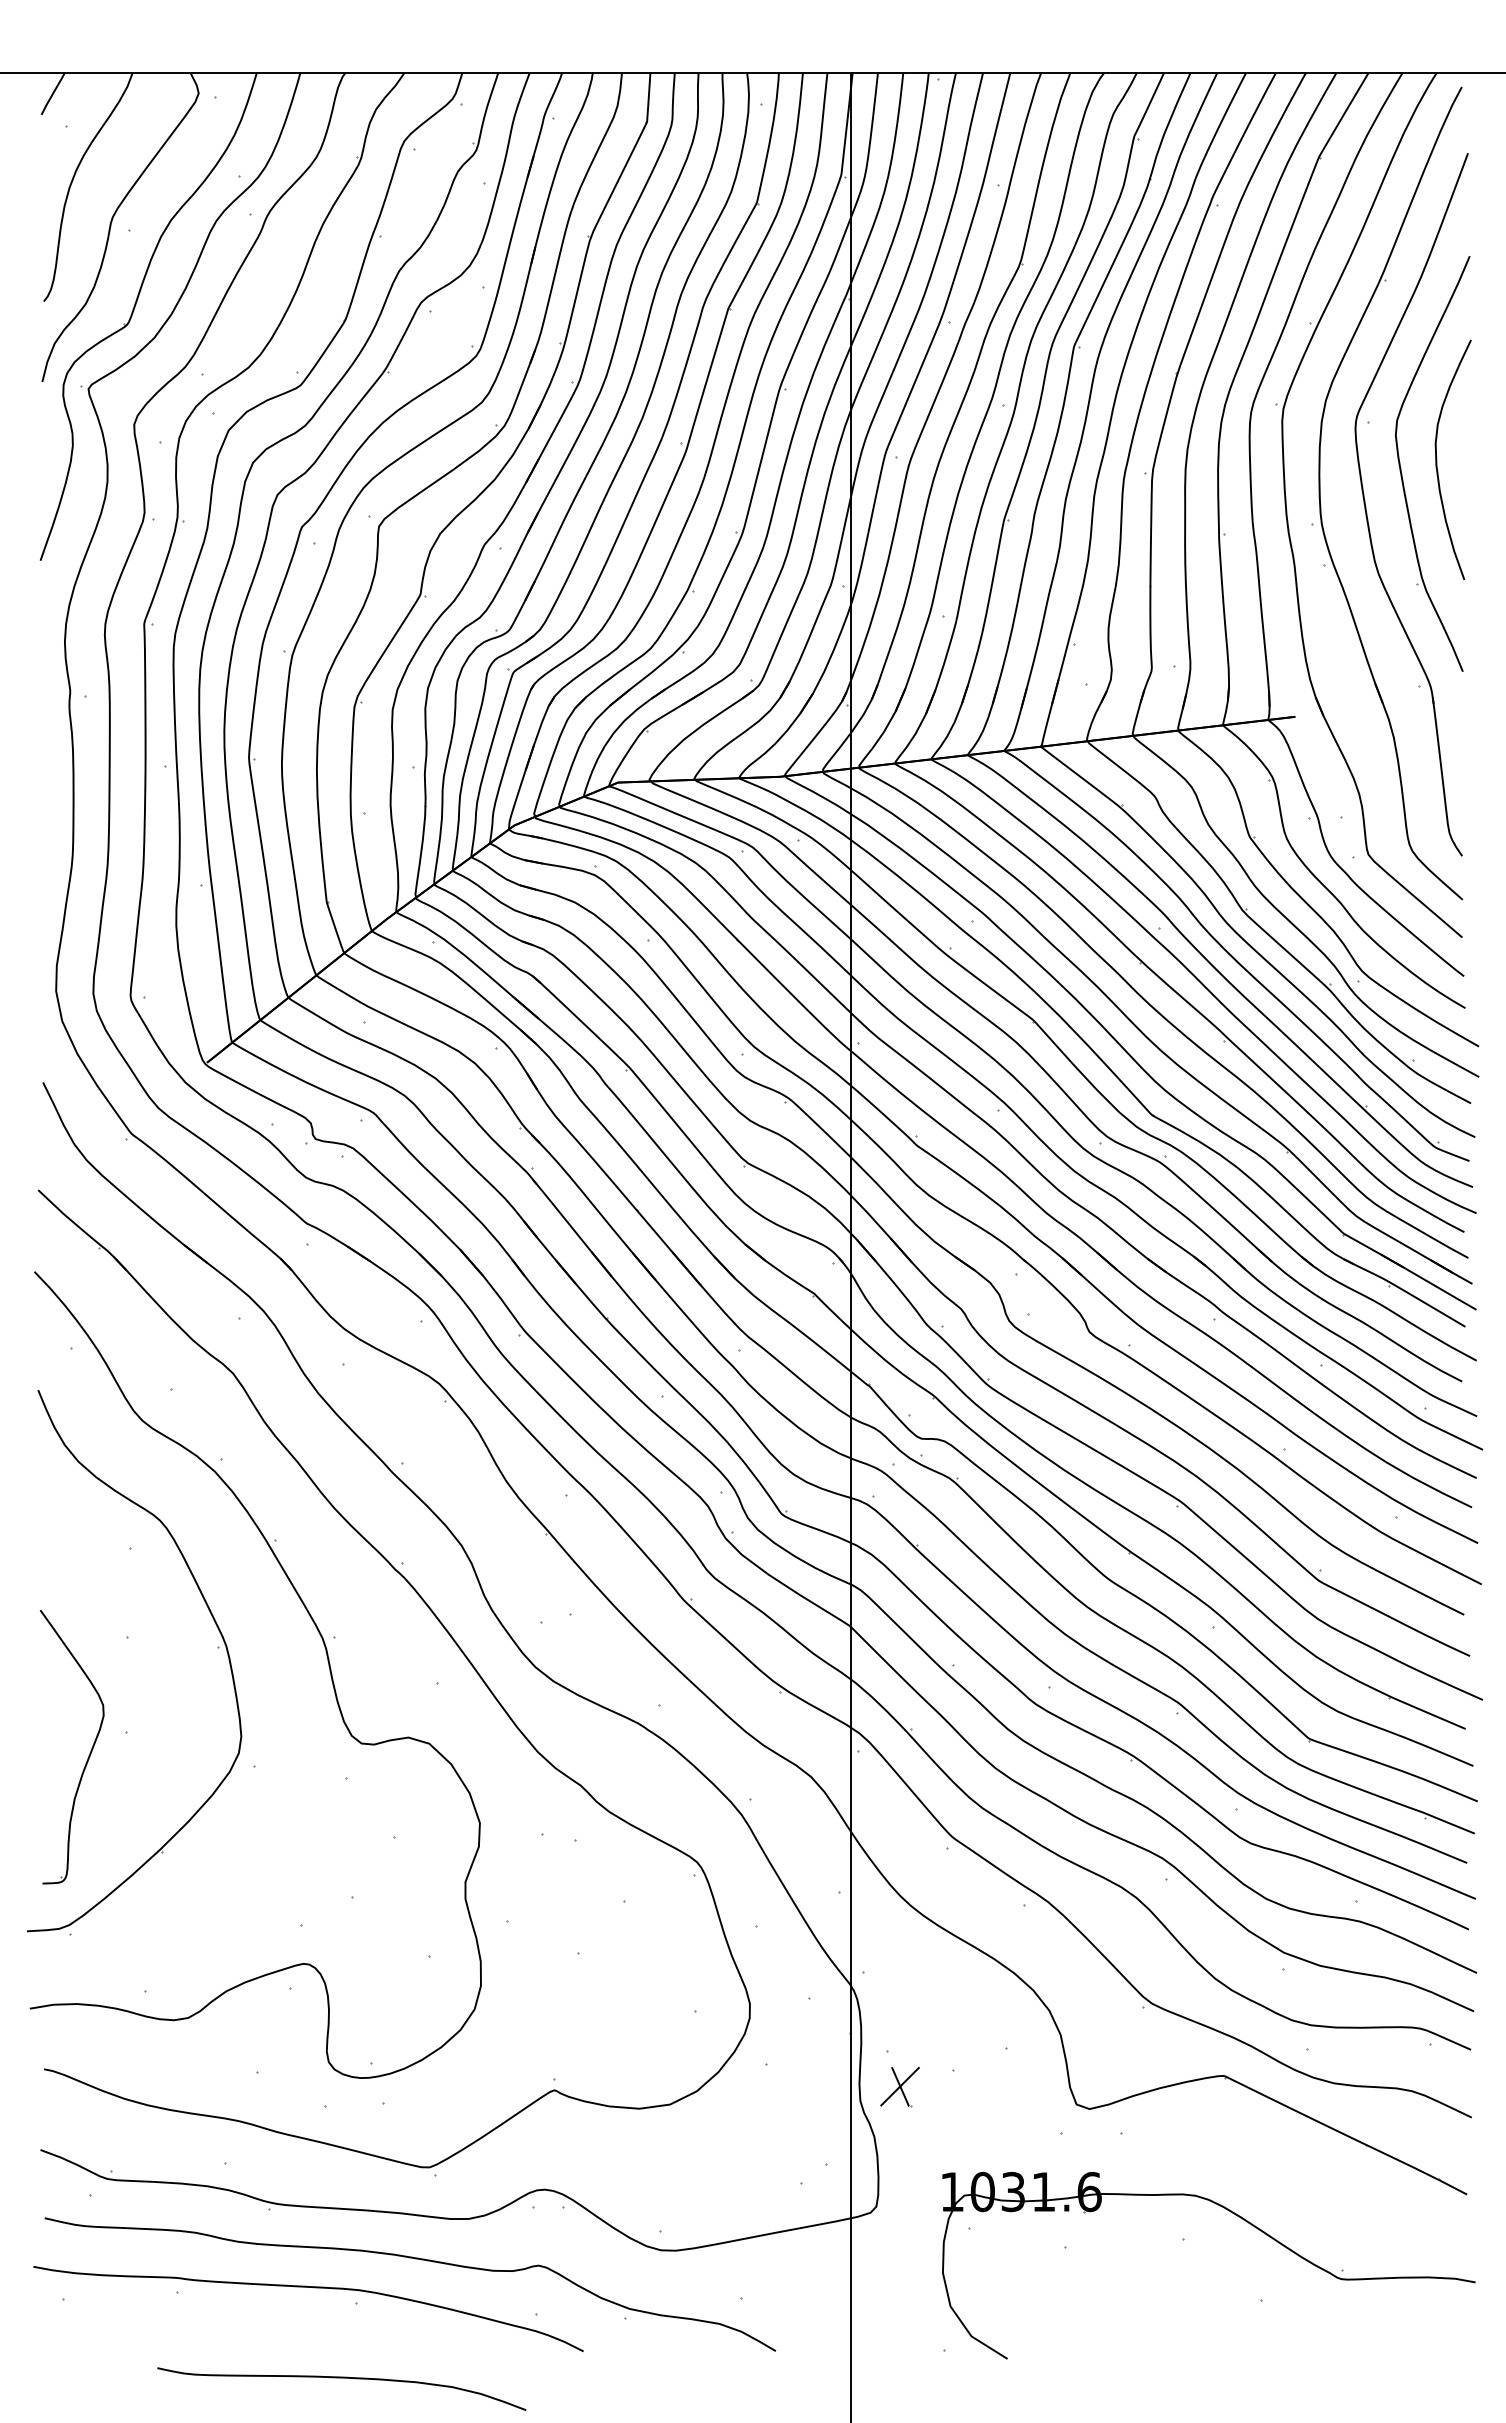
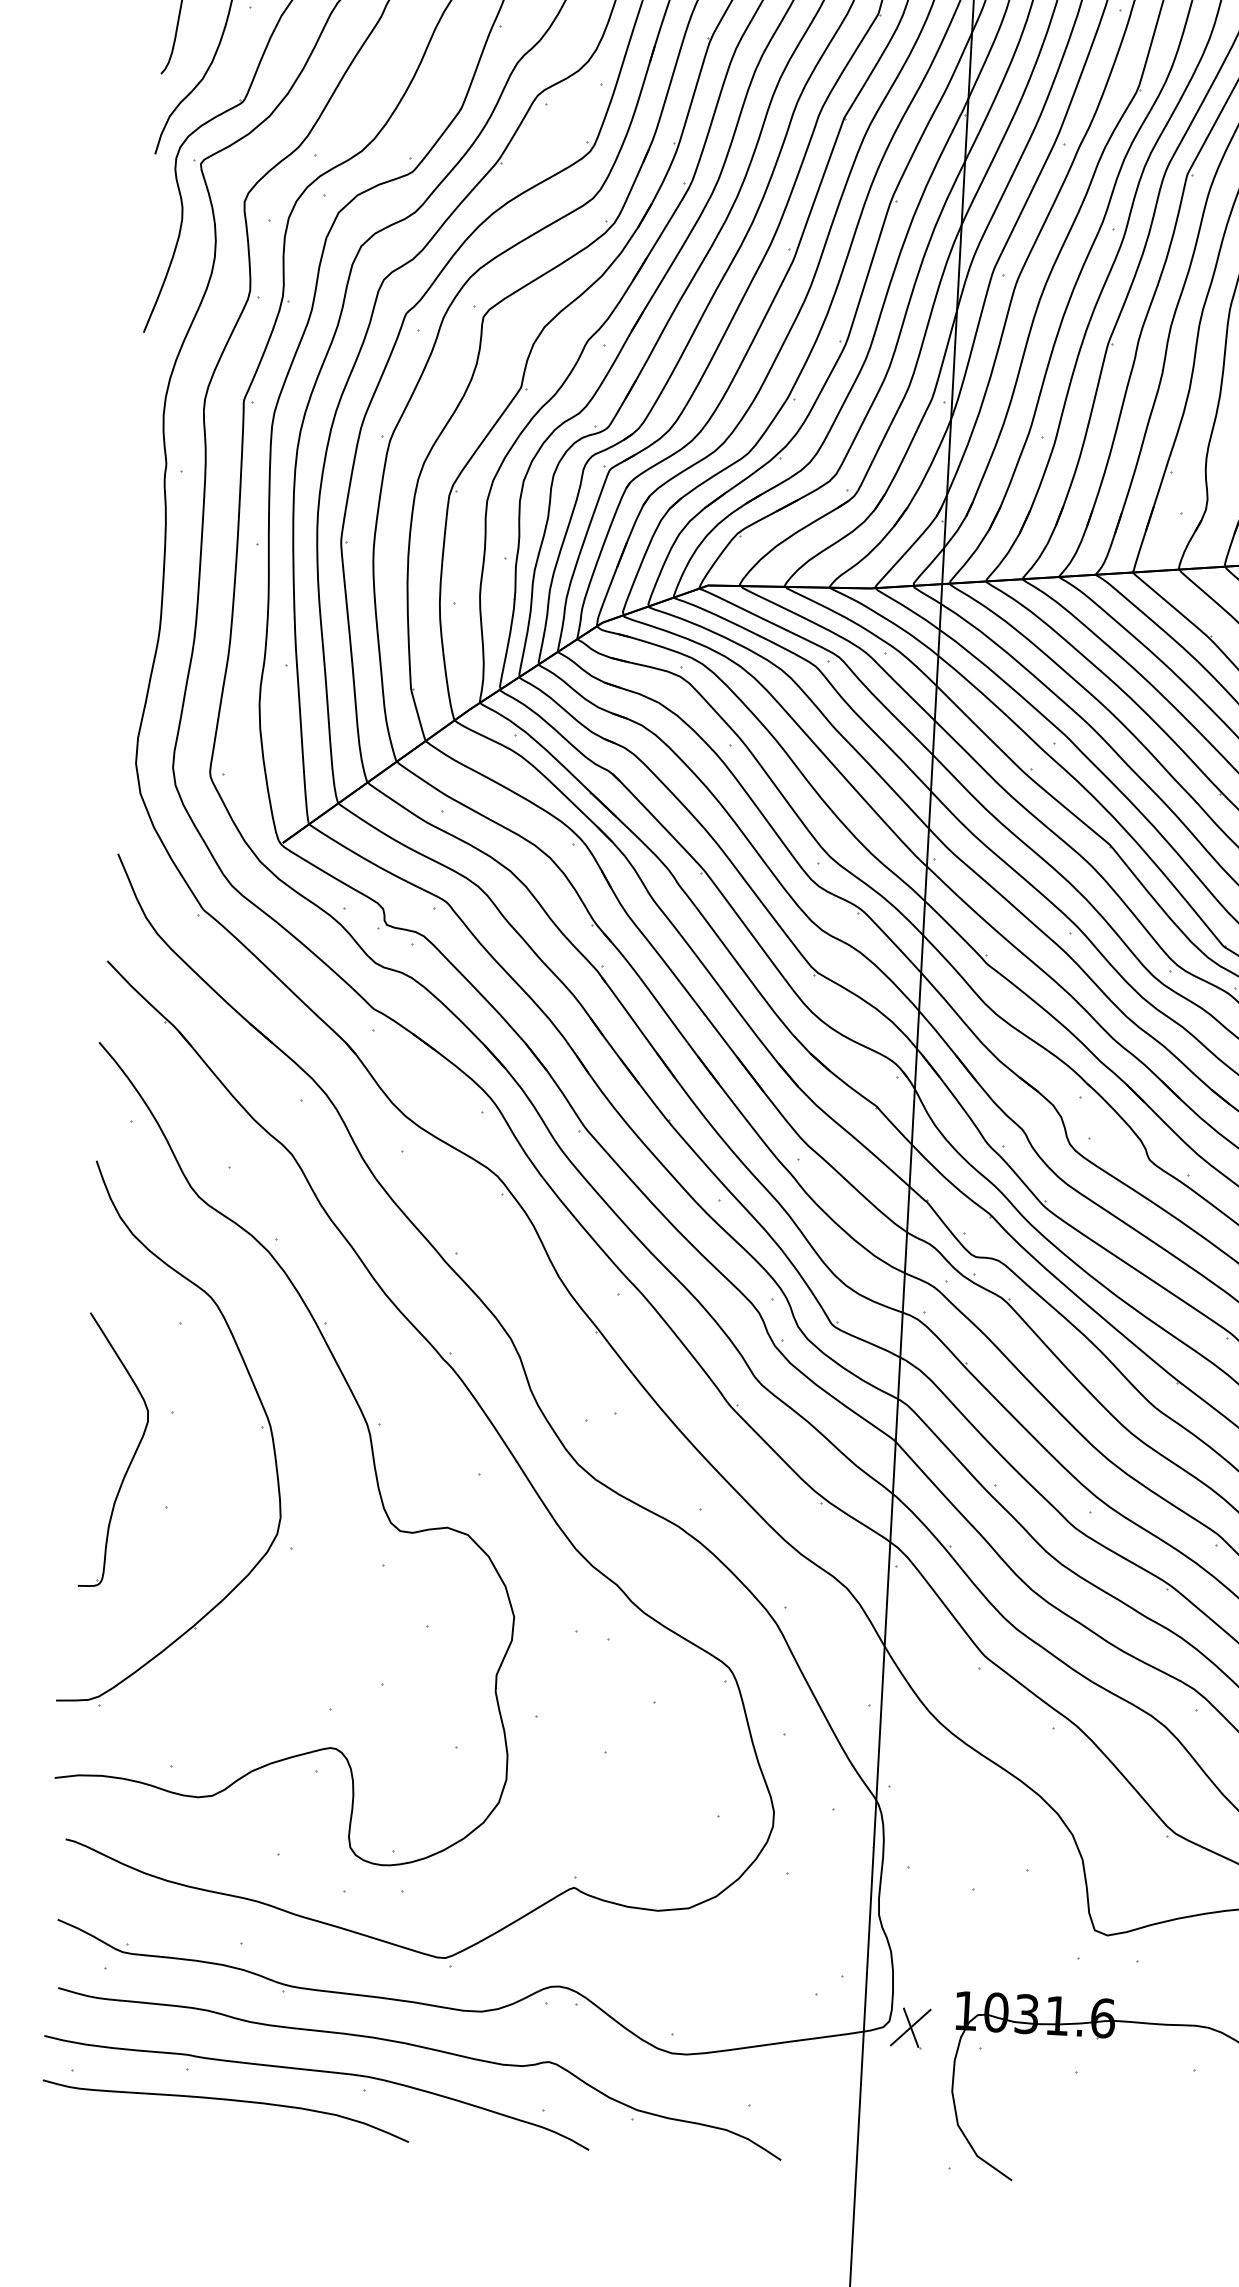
part: (88, 1755) -> (130, 1460), moved
part: (899, 2086) -> (910, 2027), moved
curve: (341, 2378) -> (226, 2100), moved

